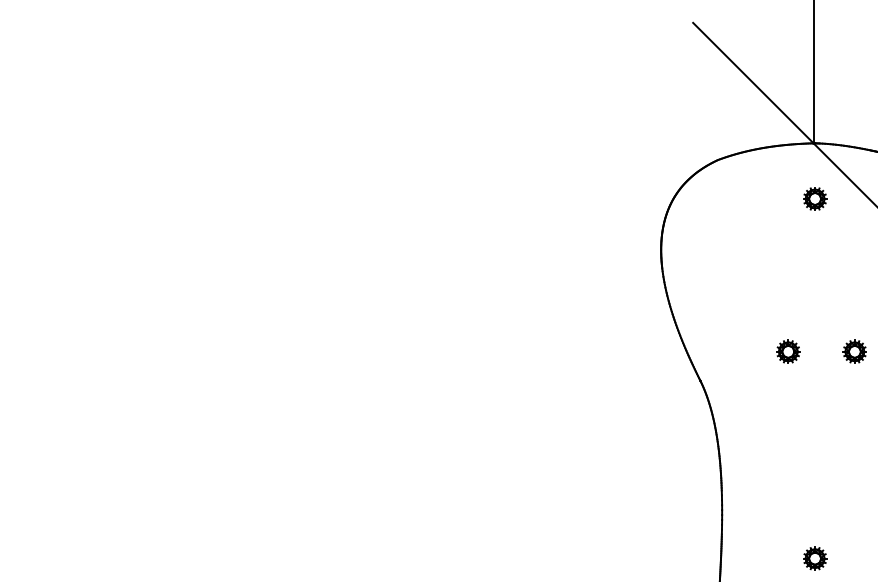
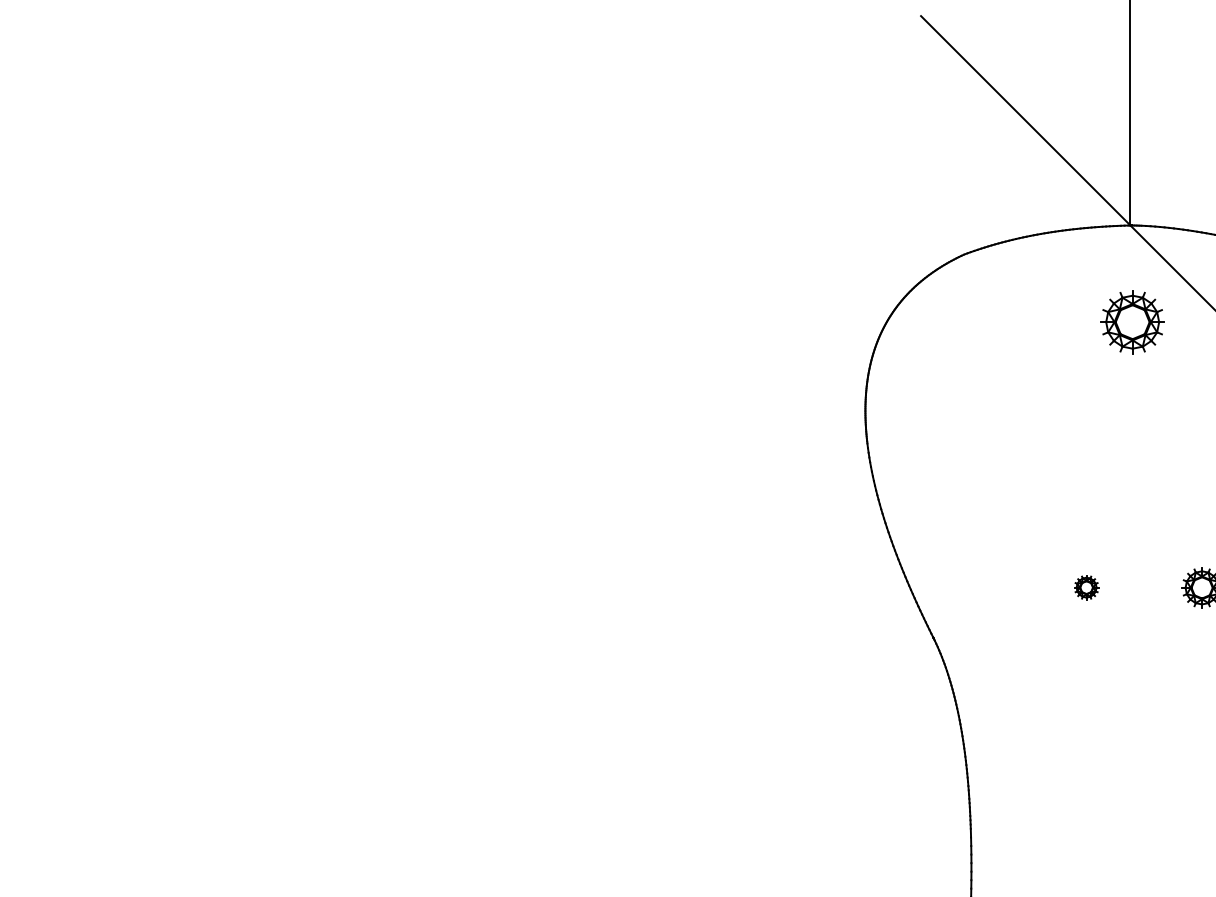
part: (815, 198) -> (1133, 321), size x1.6
part: (788, 351) -> (1086, 587), size x0.6

